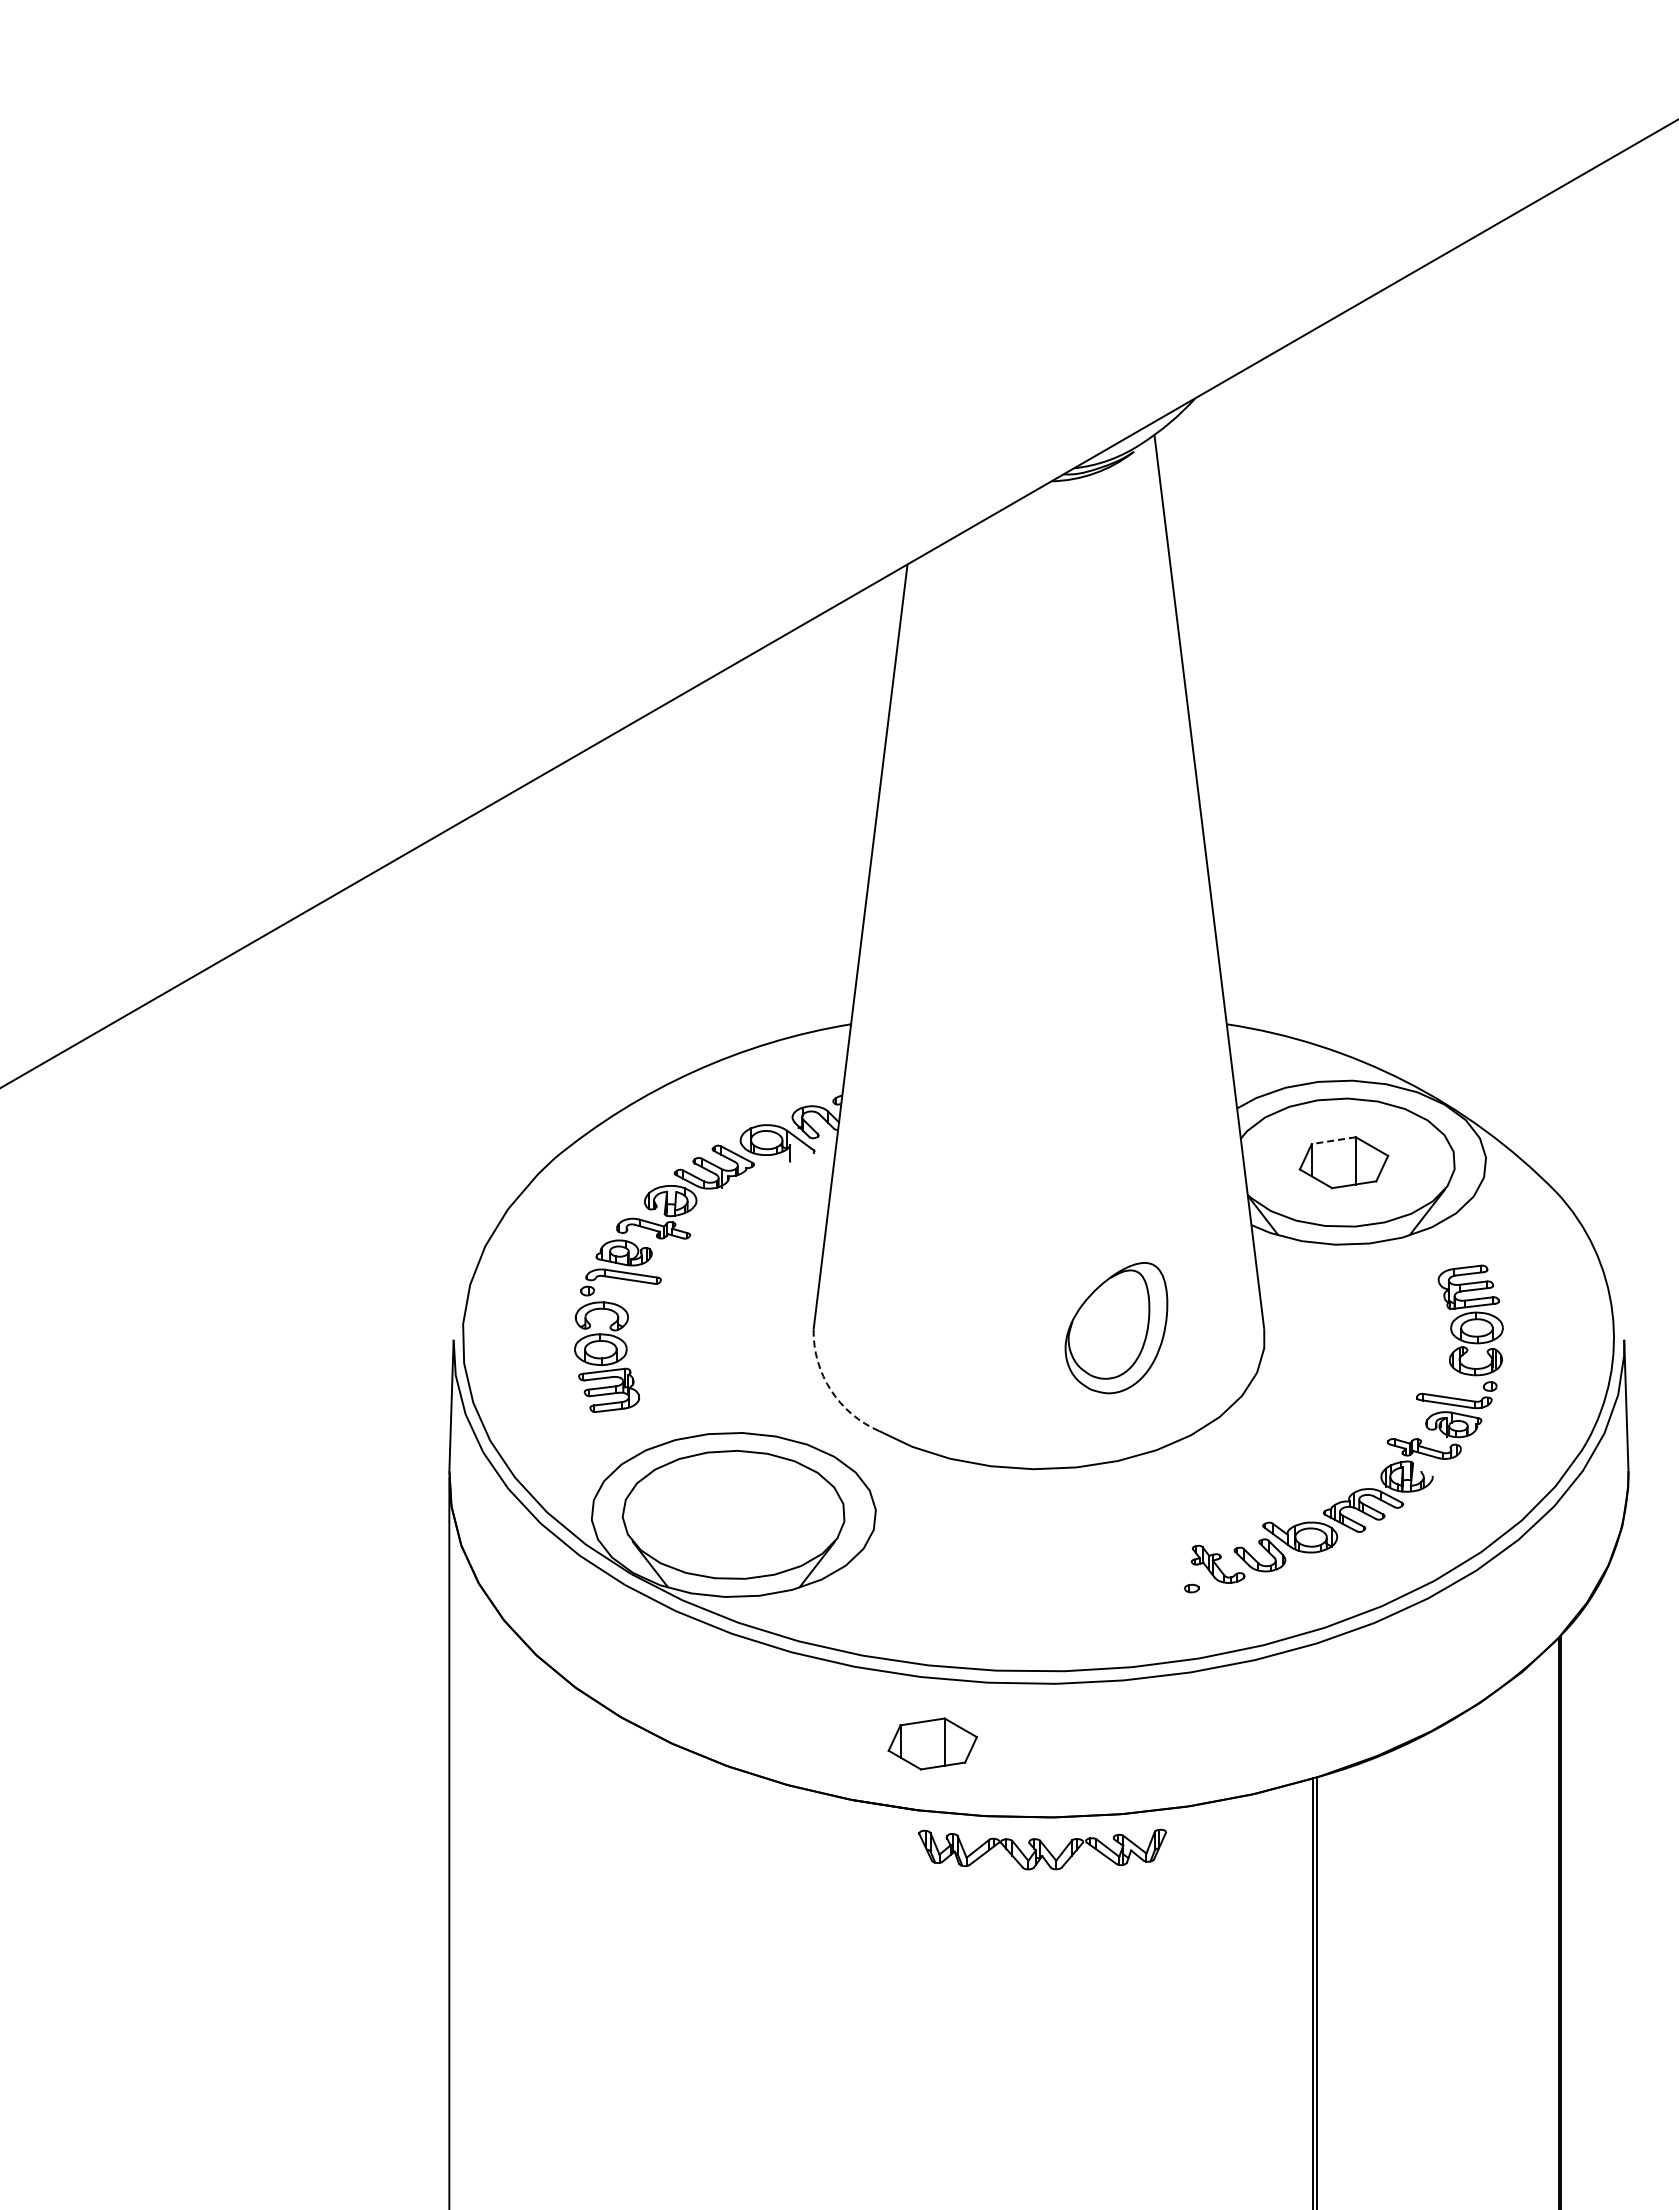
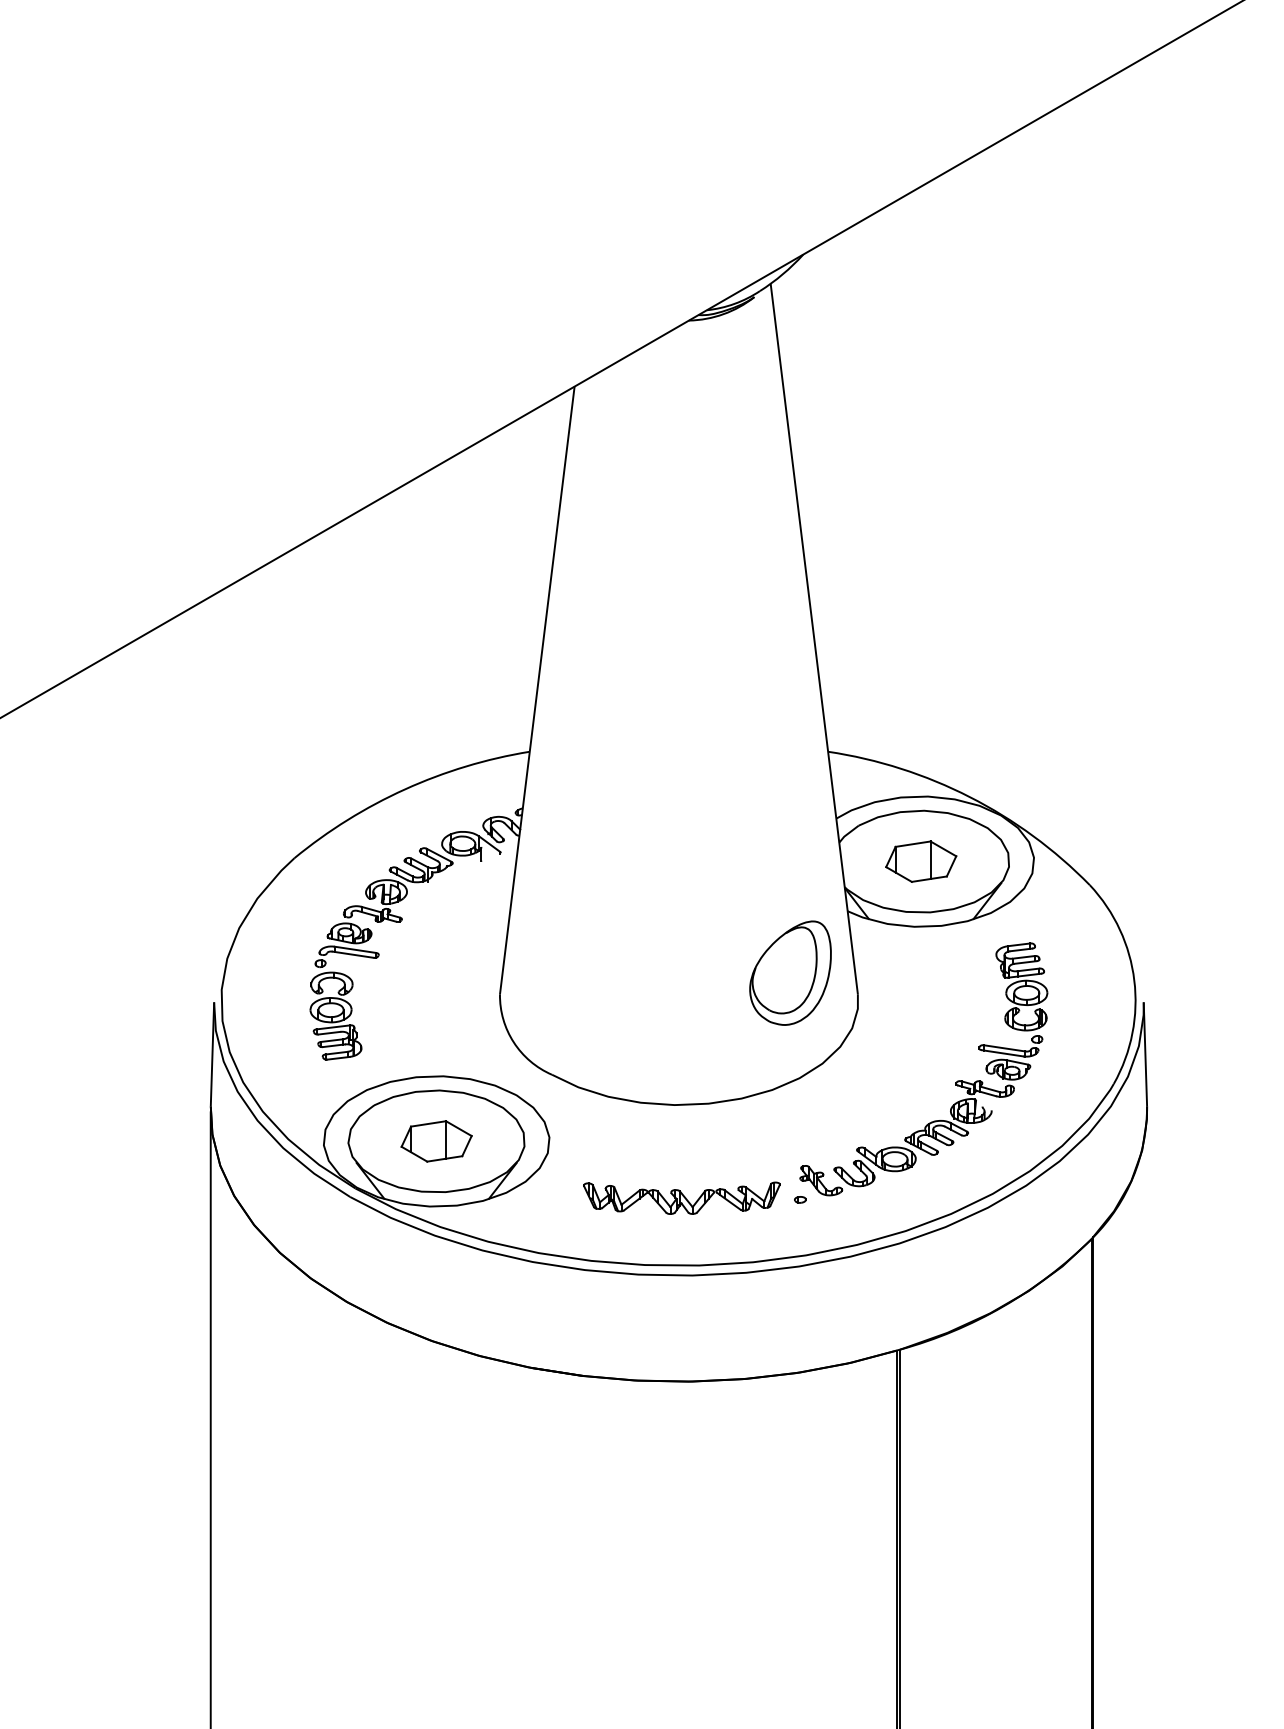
line: (1333, 1140) -> (912, 844), dashed -> solid
part: (1116, 1328) -> (790, 973), moved
arc: (830, 1390) -> (513, 1042), dashed -> solid
part: (932, 1743) -> (436, 1141), moved
part: (1042, 1849) -> (681, 1198), moved

